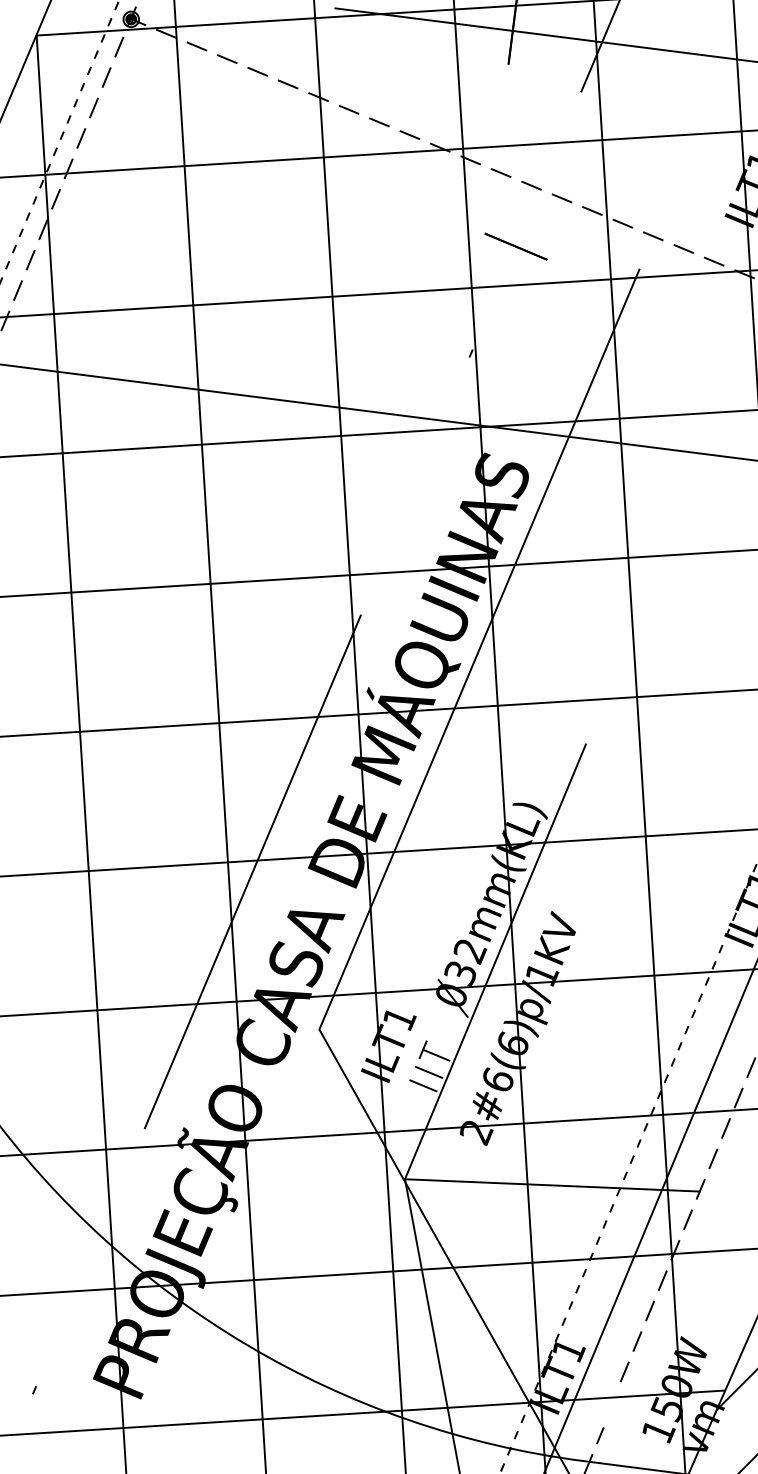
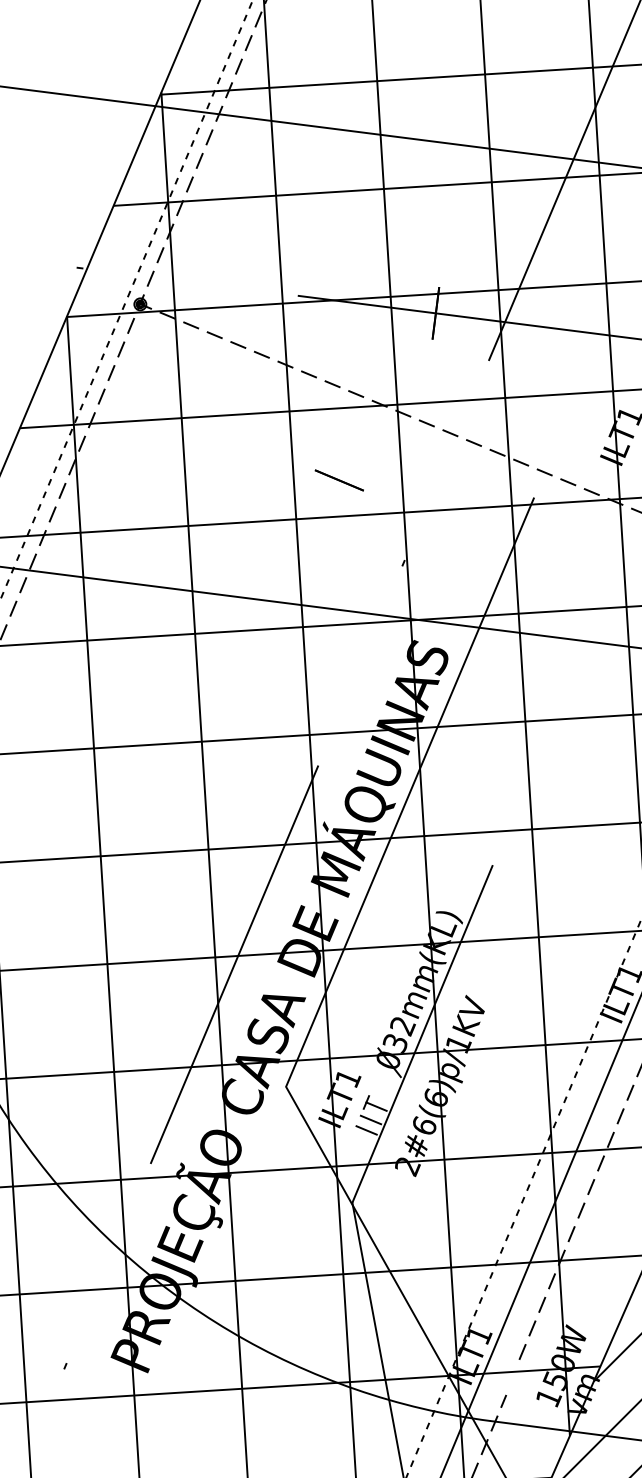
line: (514, 246) -> (338, 480), moved
line: (552, 1185) -> (466, 1207), removed

